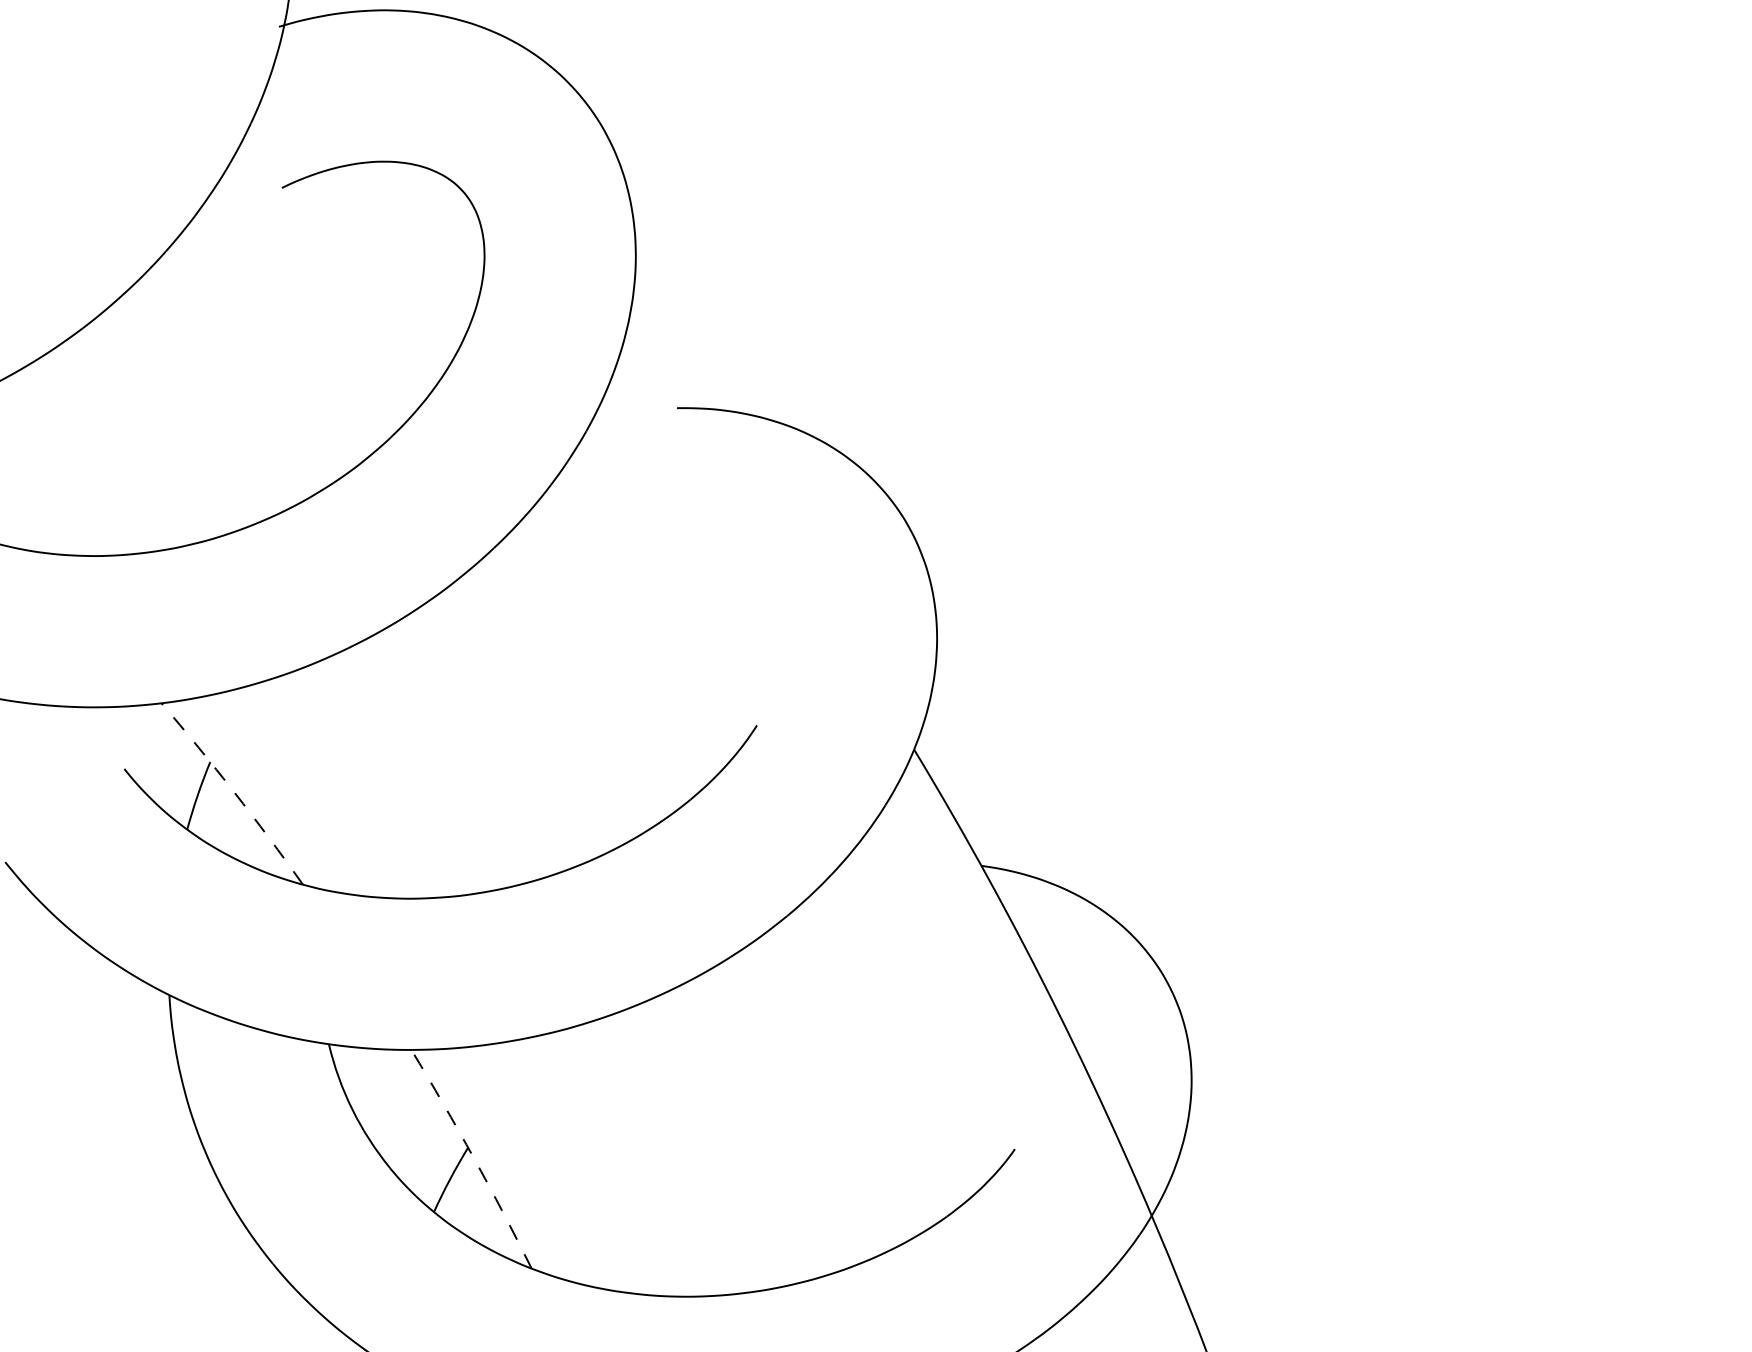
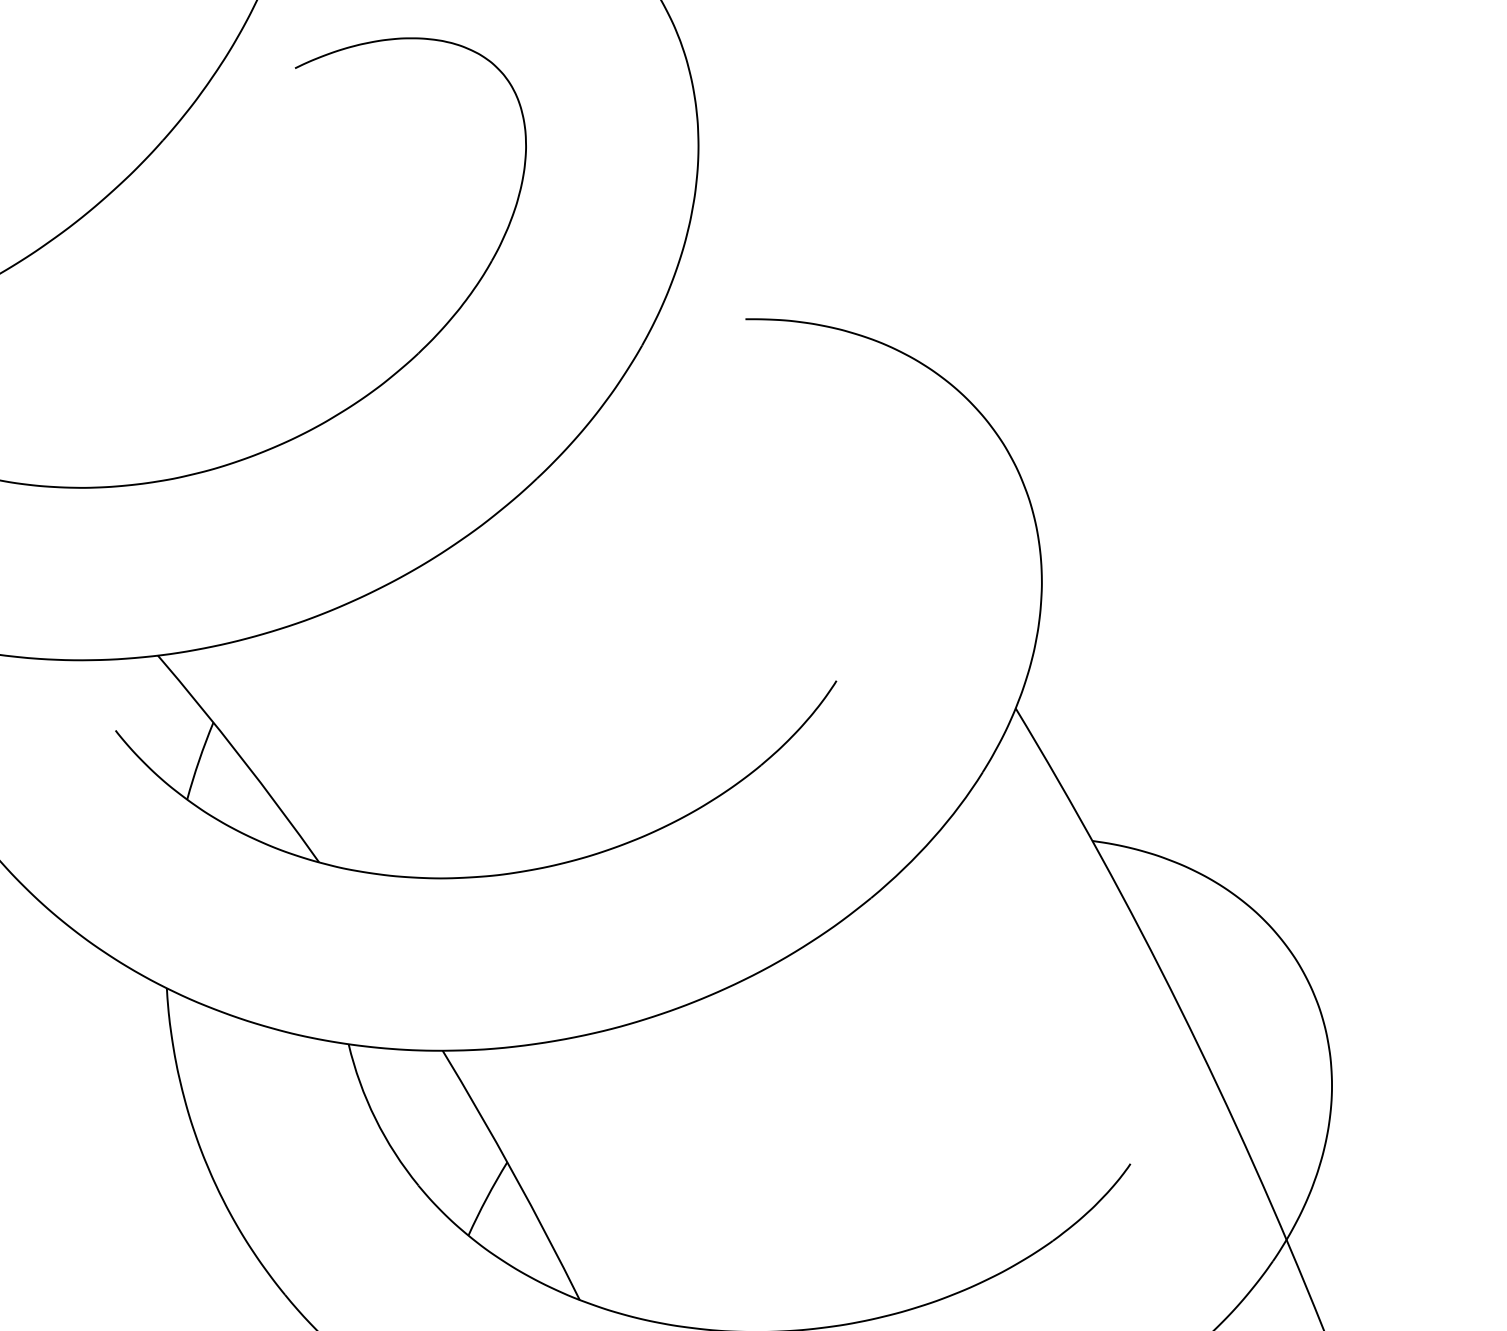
arc: (234, 792) -> (241, 757), dashed -> solid
arc: (473, 1158) -> (513, 1174), dashed -> solid

